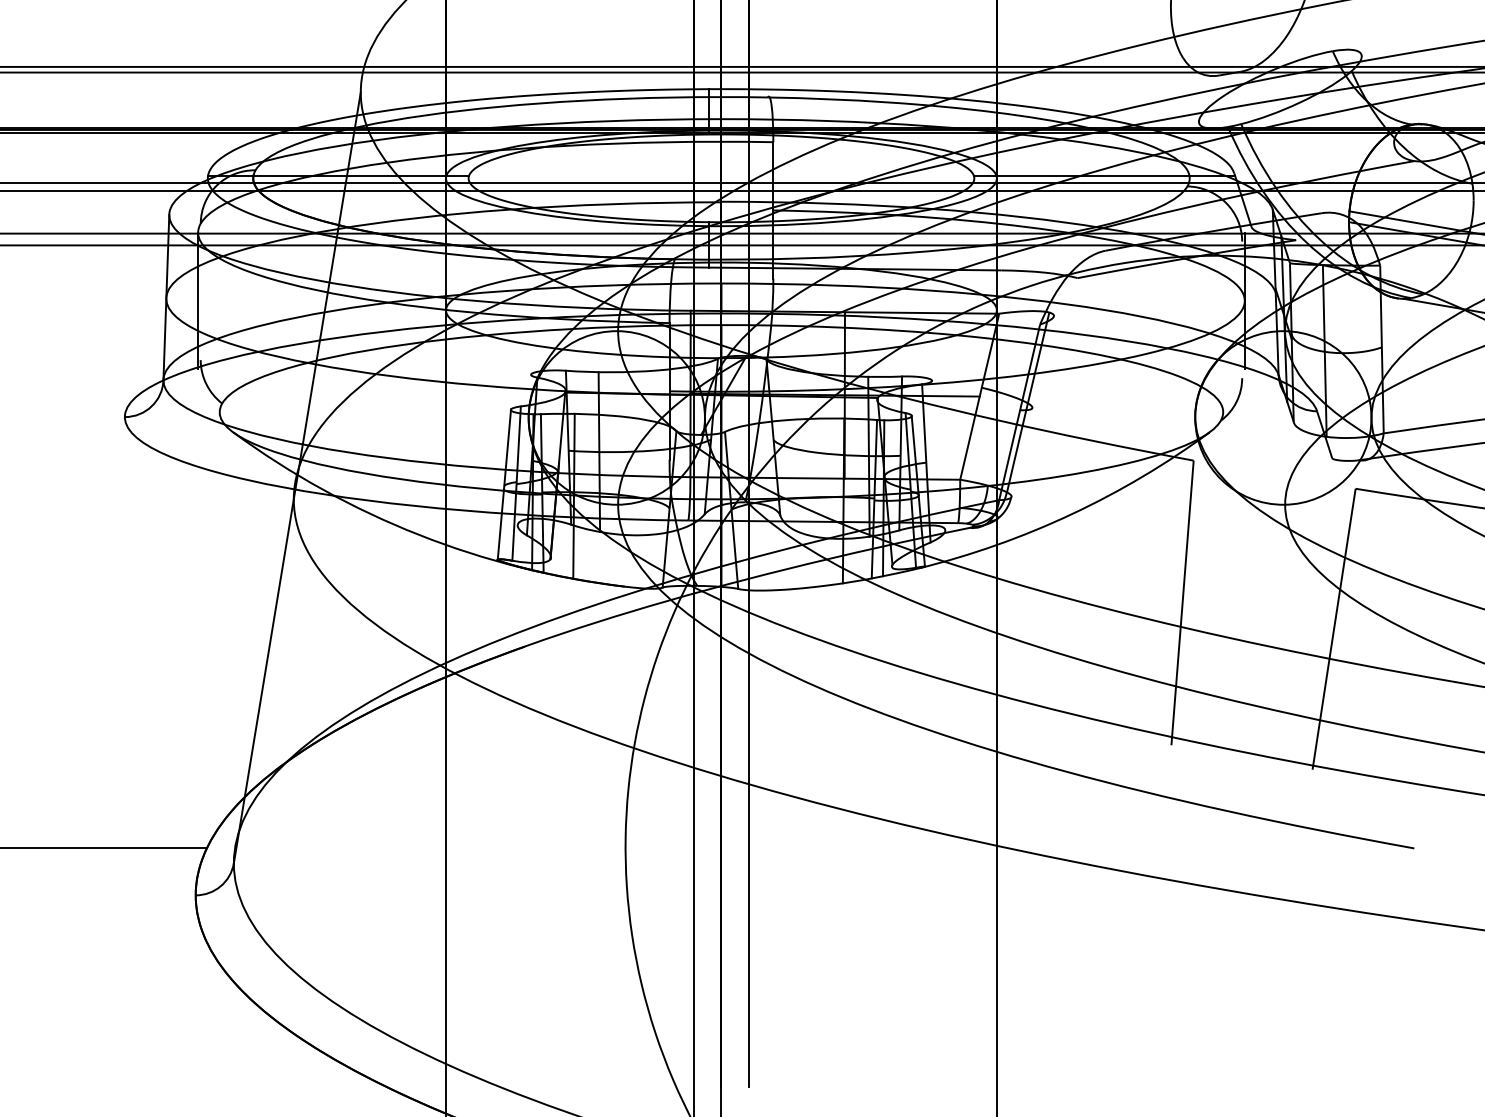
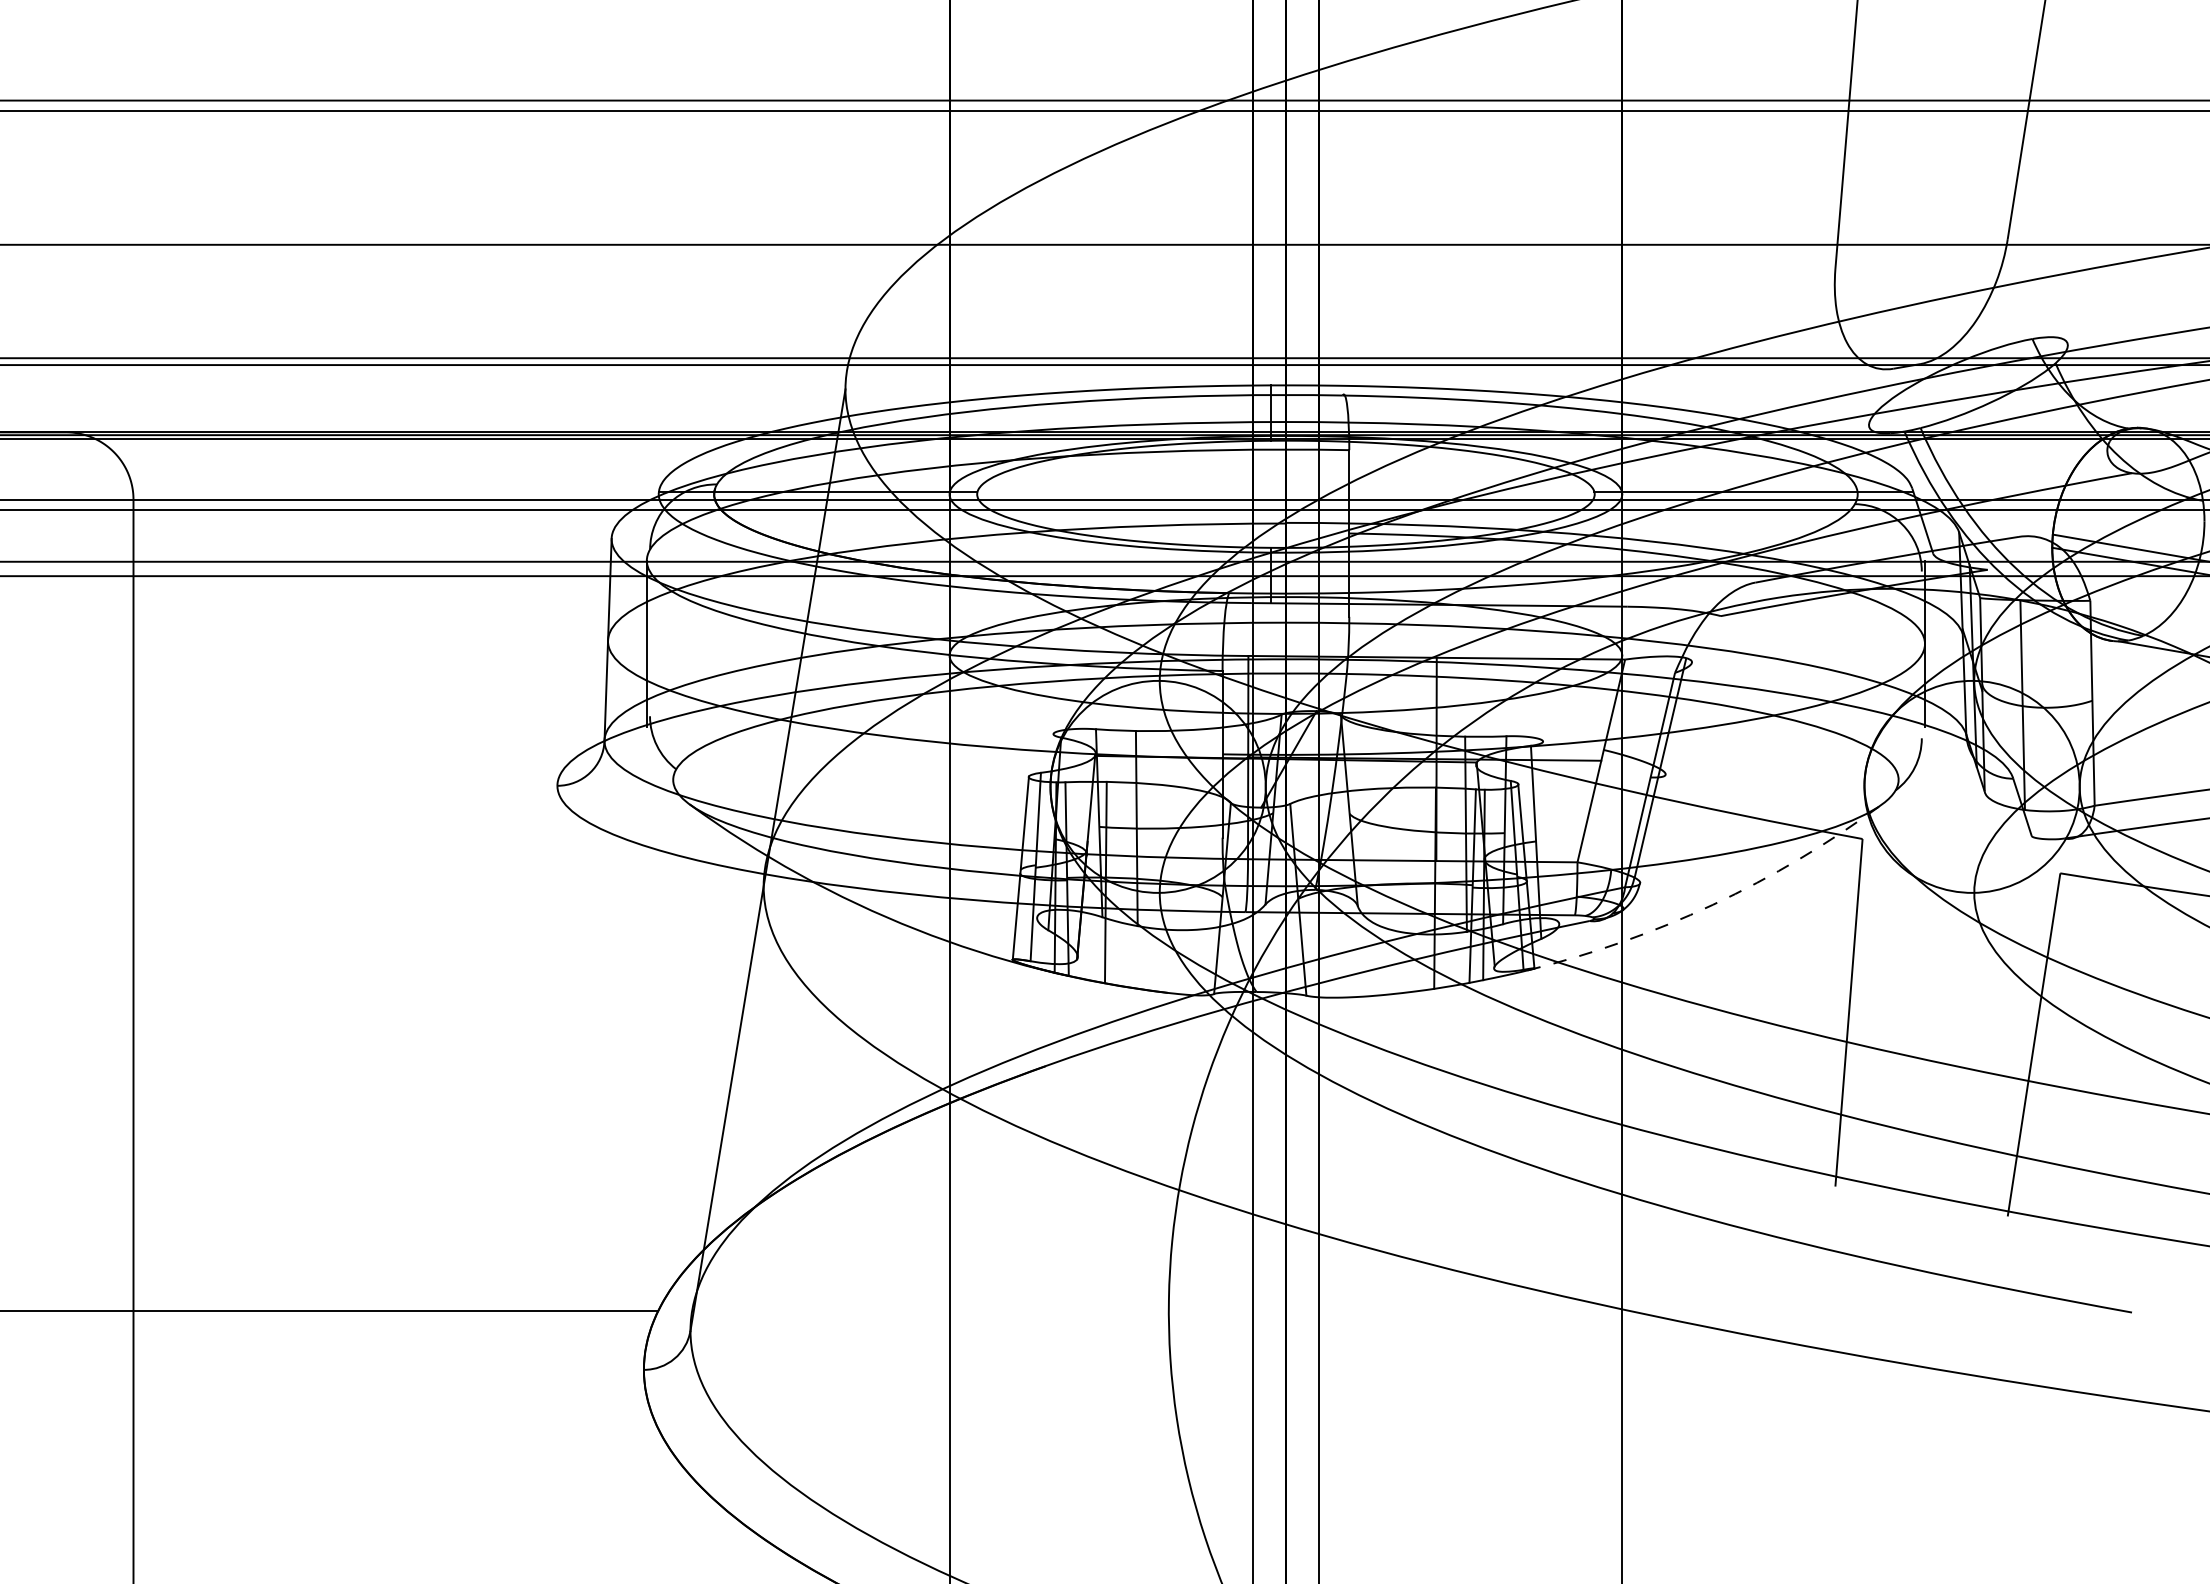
arc: (1071, 514) -> (1713, 904), solid -> dashed

